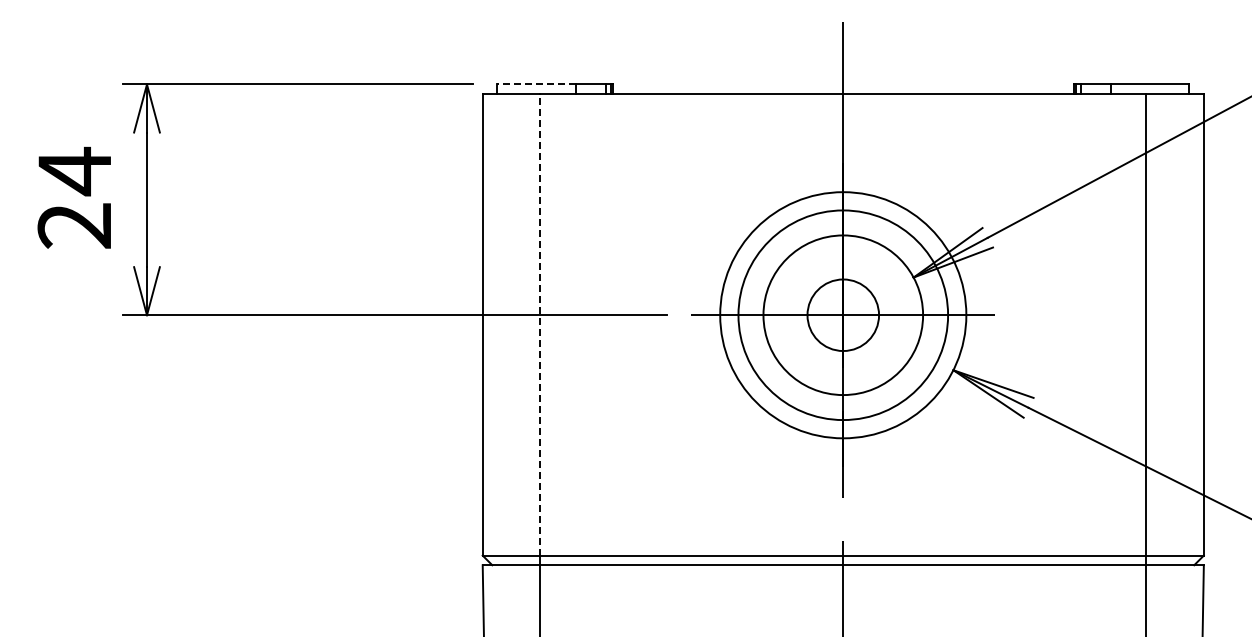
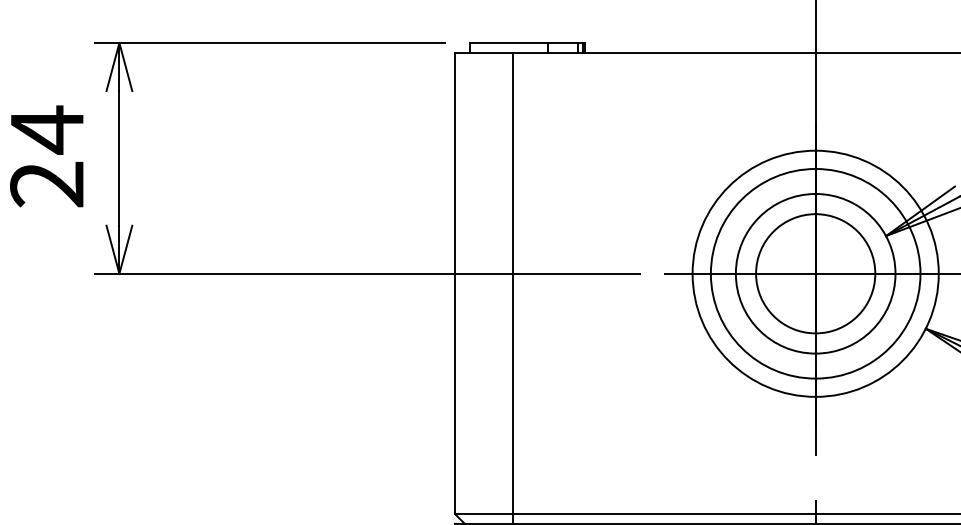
line: (536, 84) -> (508, 43), dashed -> solid
circle: (842, 314) -> (814, 273), size x1.67
line: (540, 324) -> (512, 283), dashed -> solid

